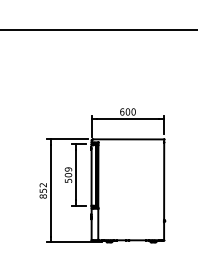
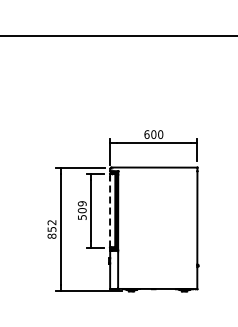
line: (91, 175) -> (110, 210), solid -> dashed

